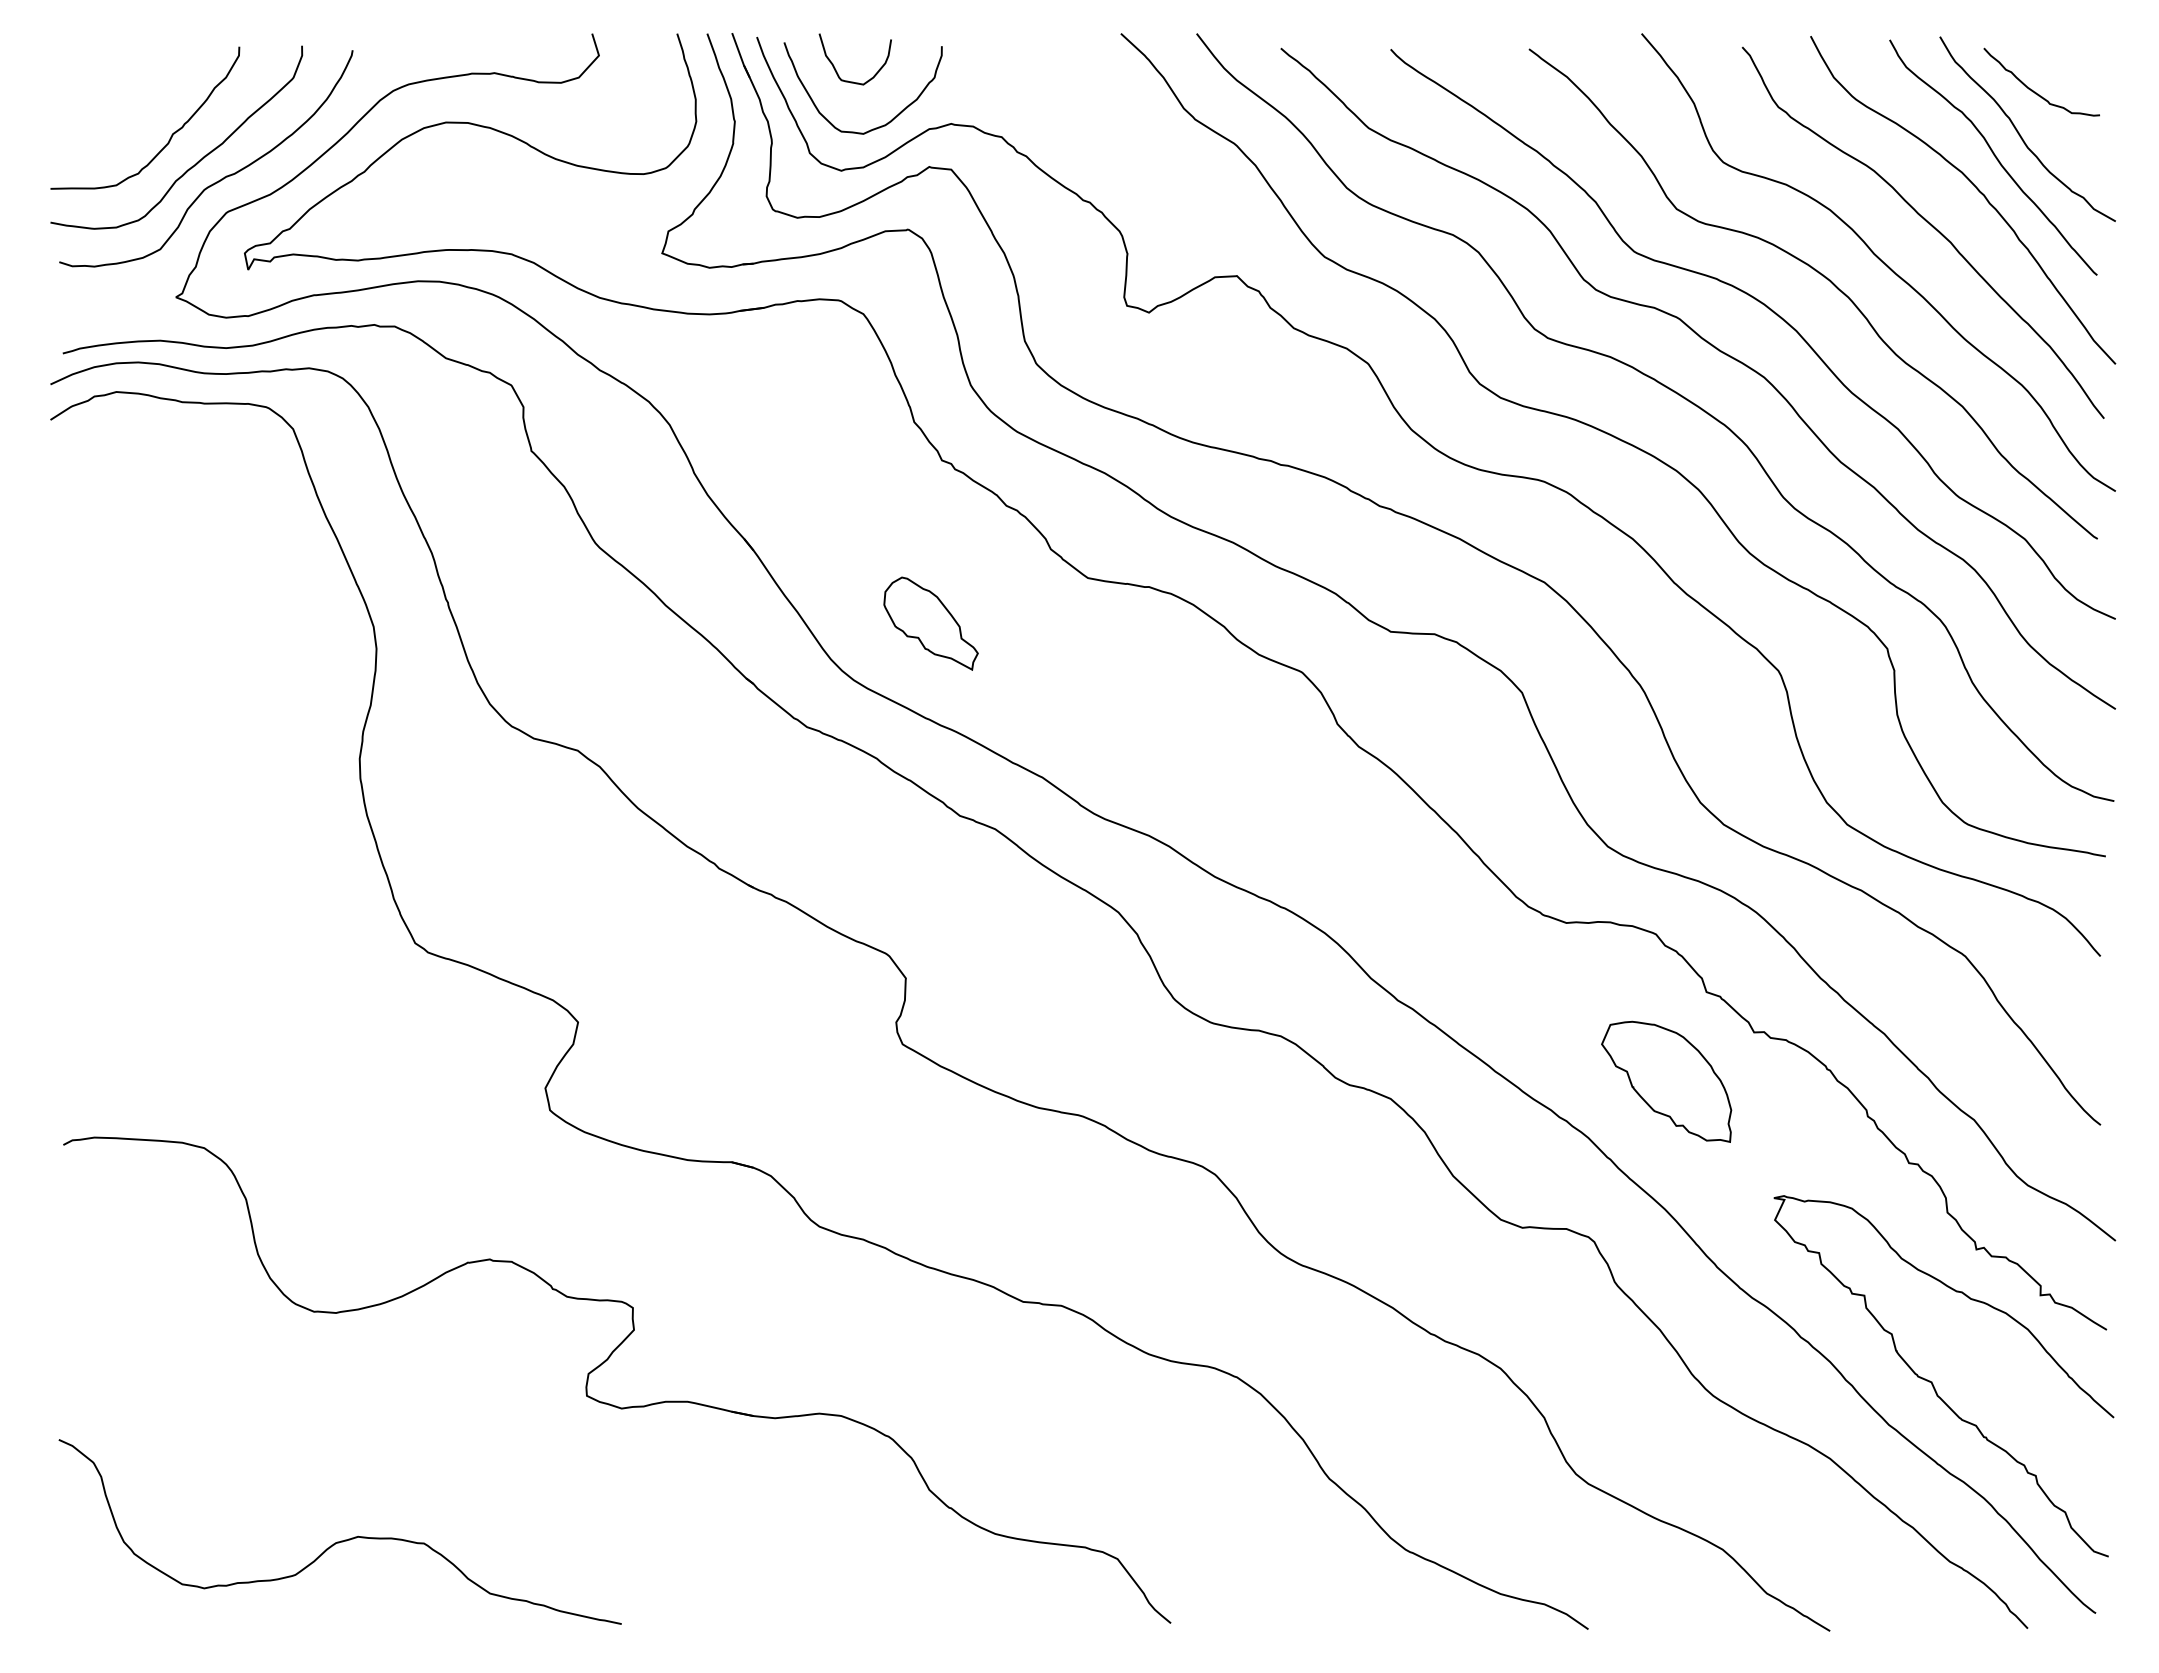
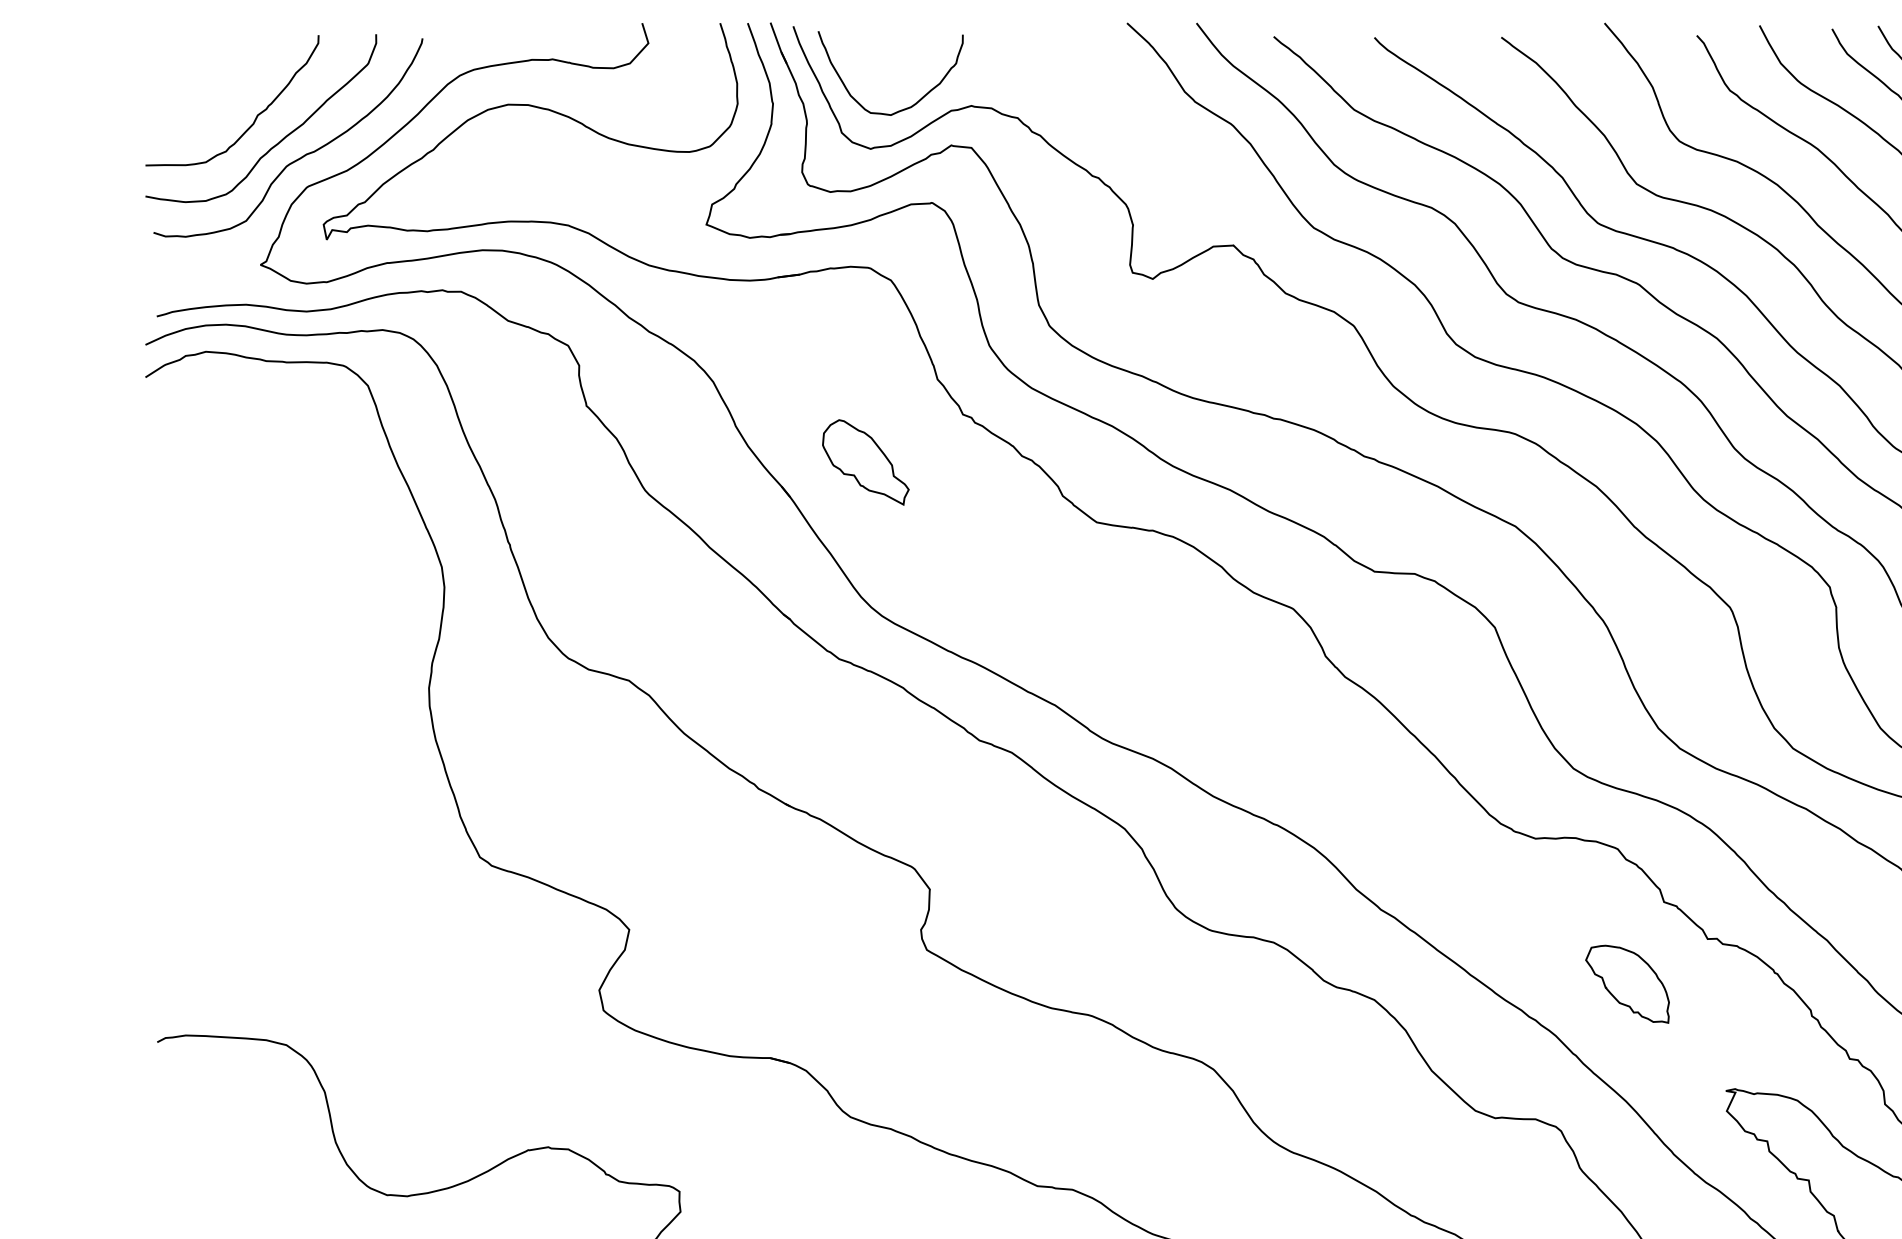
curve: (836, 69) -> (866, 56), removed
part: (930, 623) -> (865, 462), moved
part: (1666, 1081) -> (1627, 984), size x0.7

